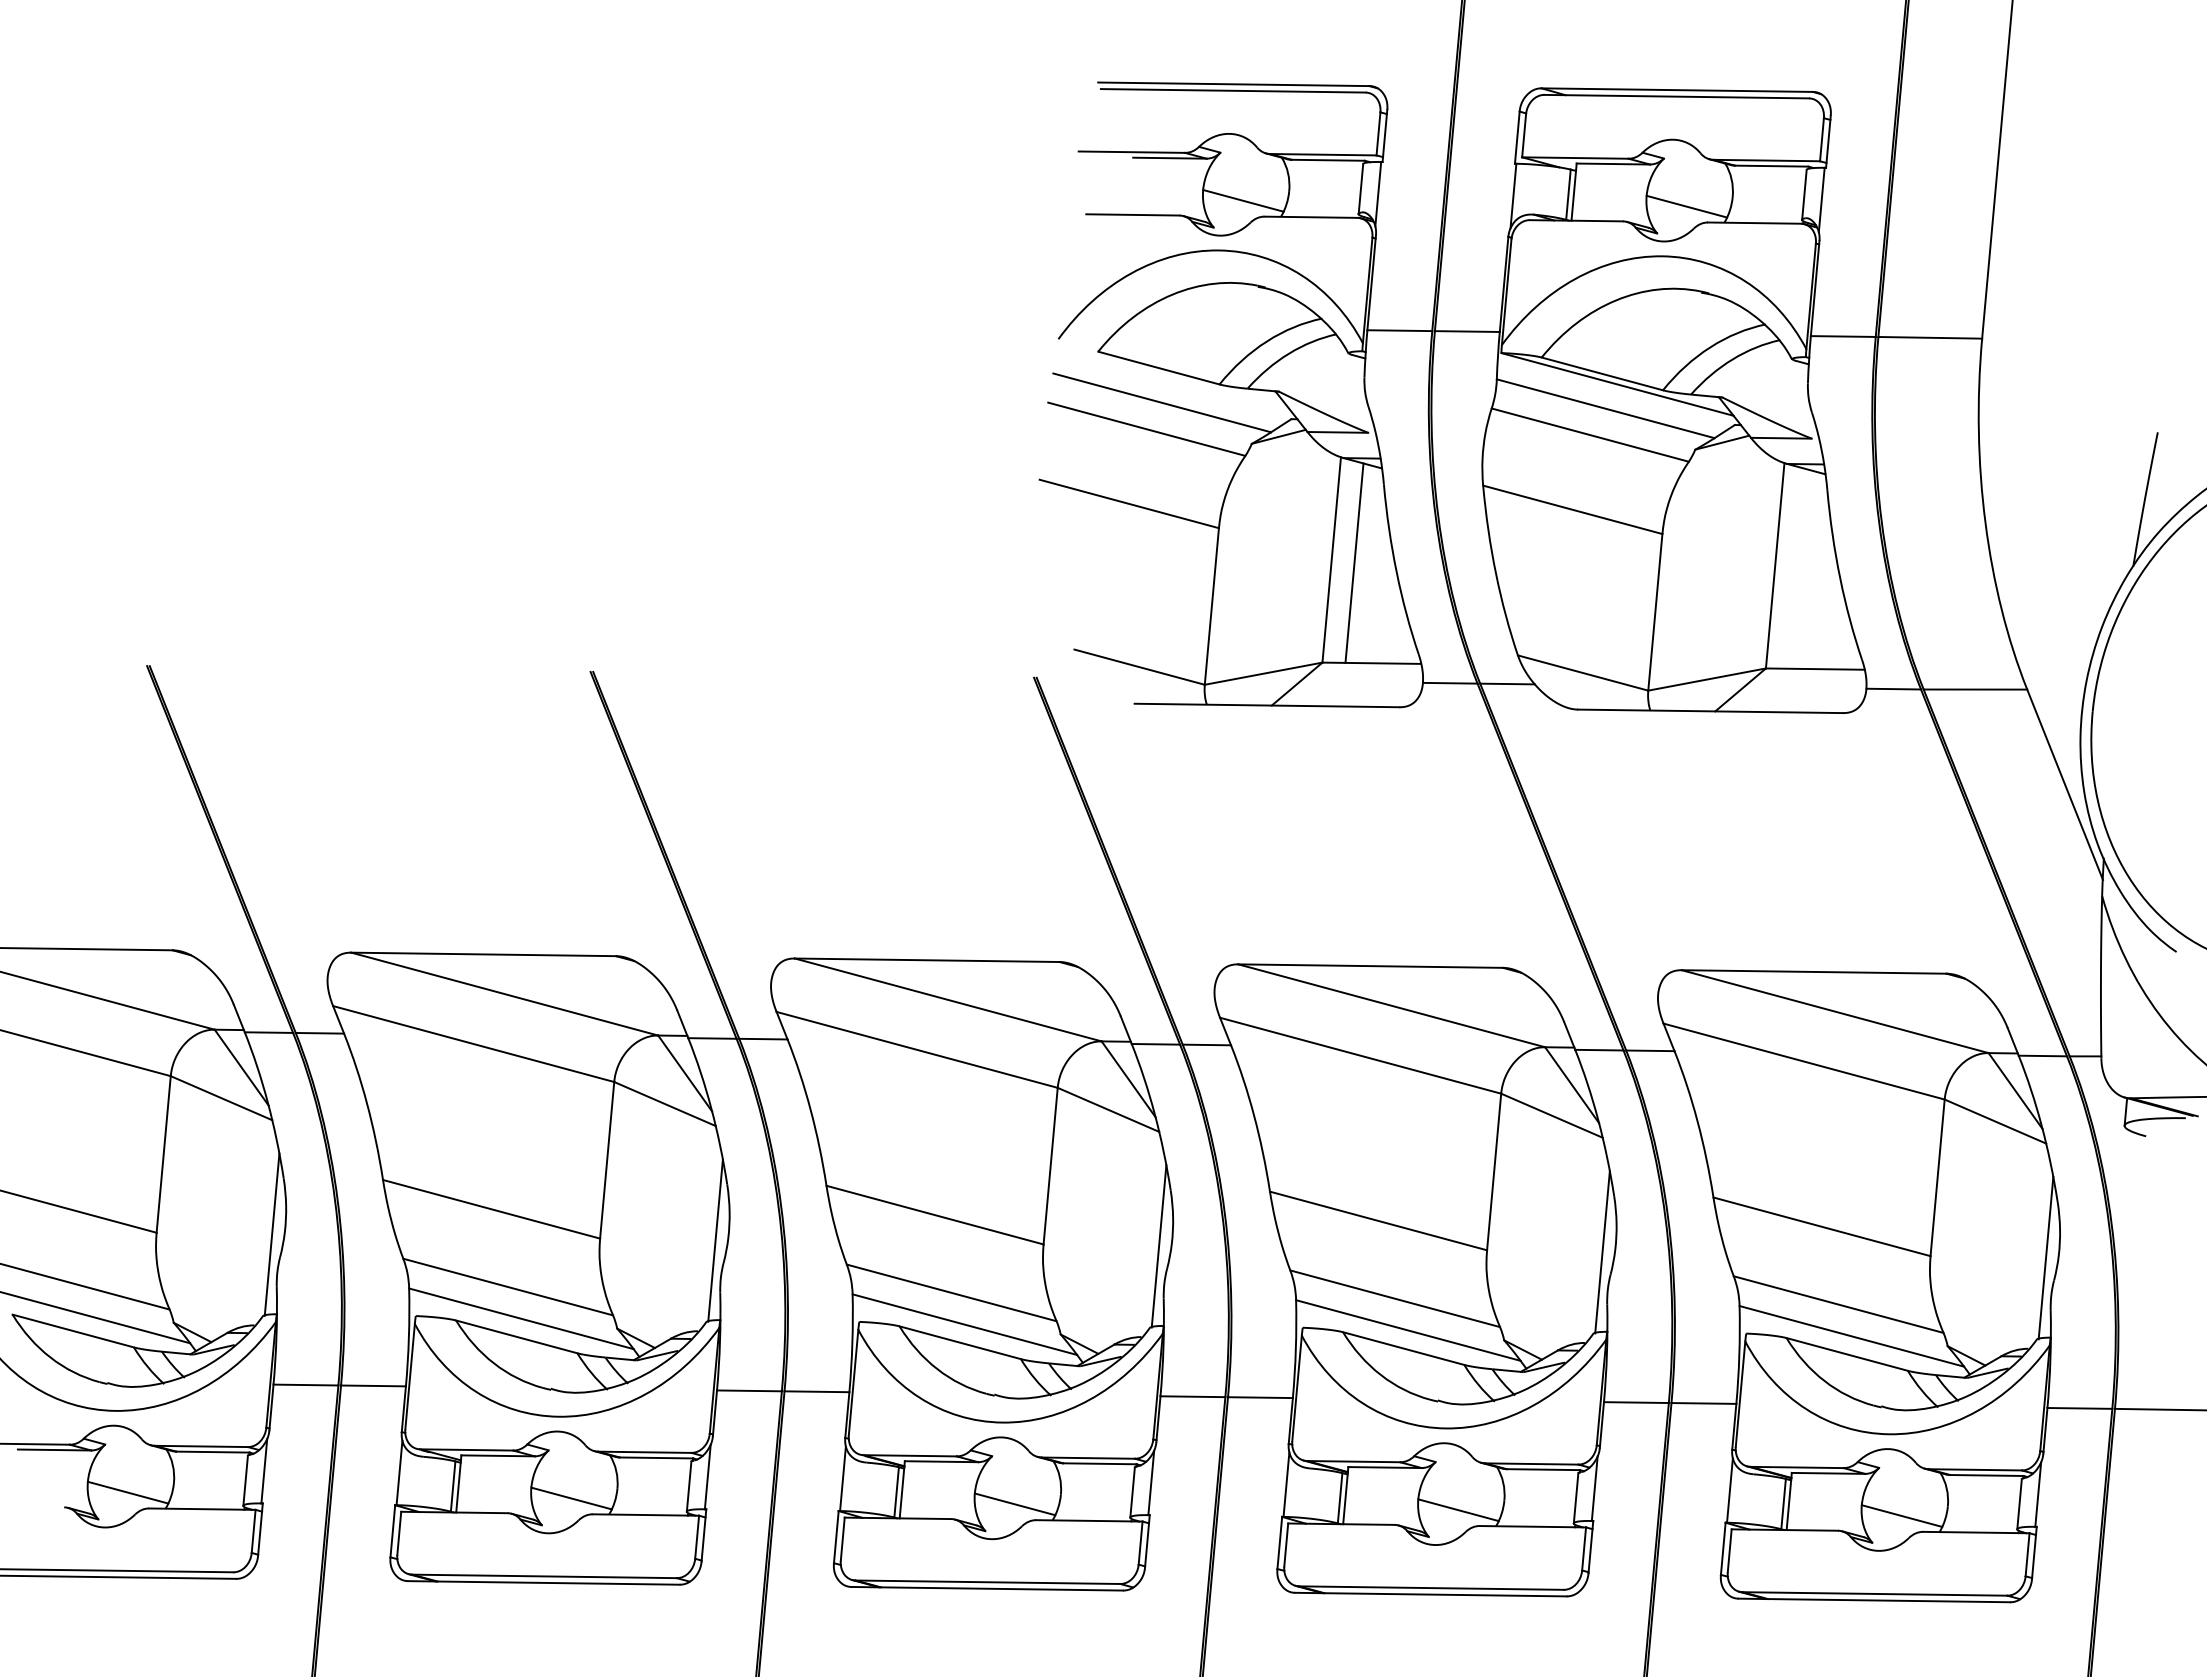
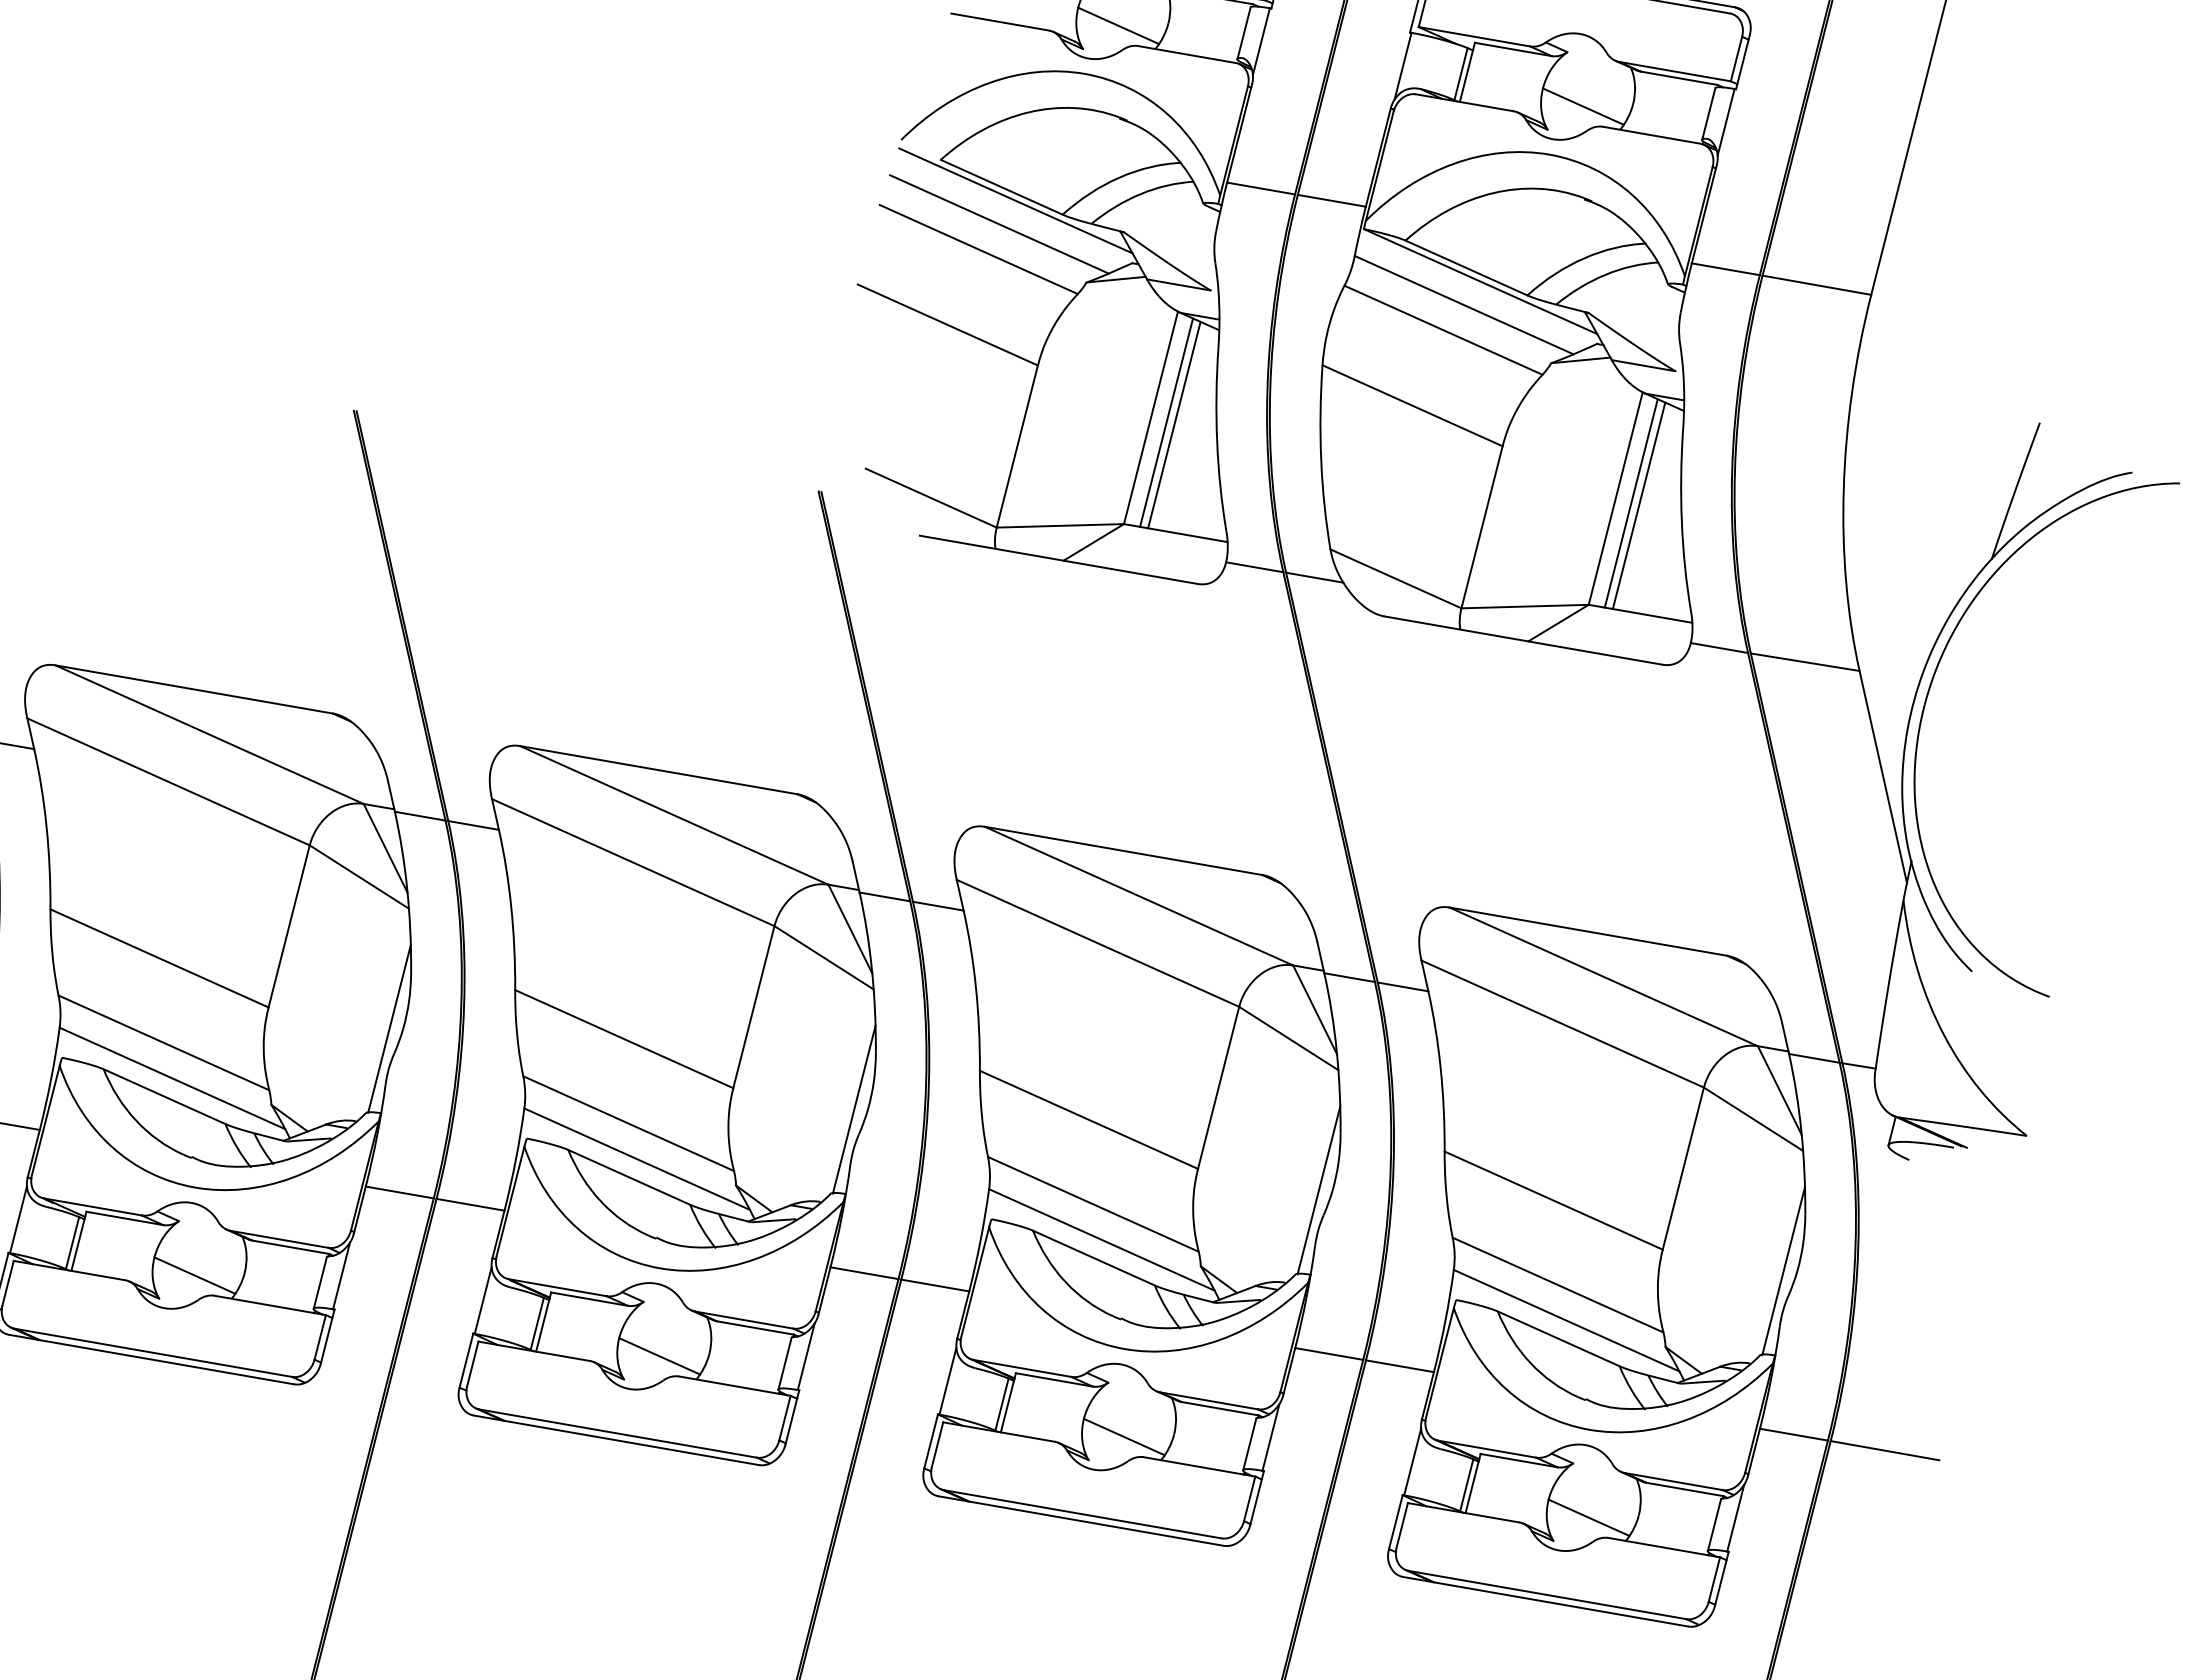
line: (1173, 378) -> (1015, 200), added
line: (1346, 561) -> (1166, 421), added
line: (1790, 567) -> (1631, 502), added
line: (1797, 568) -> (1638, 505), added

